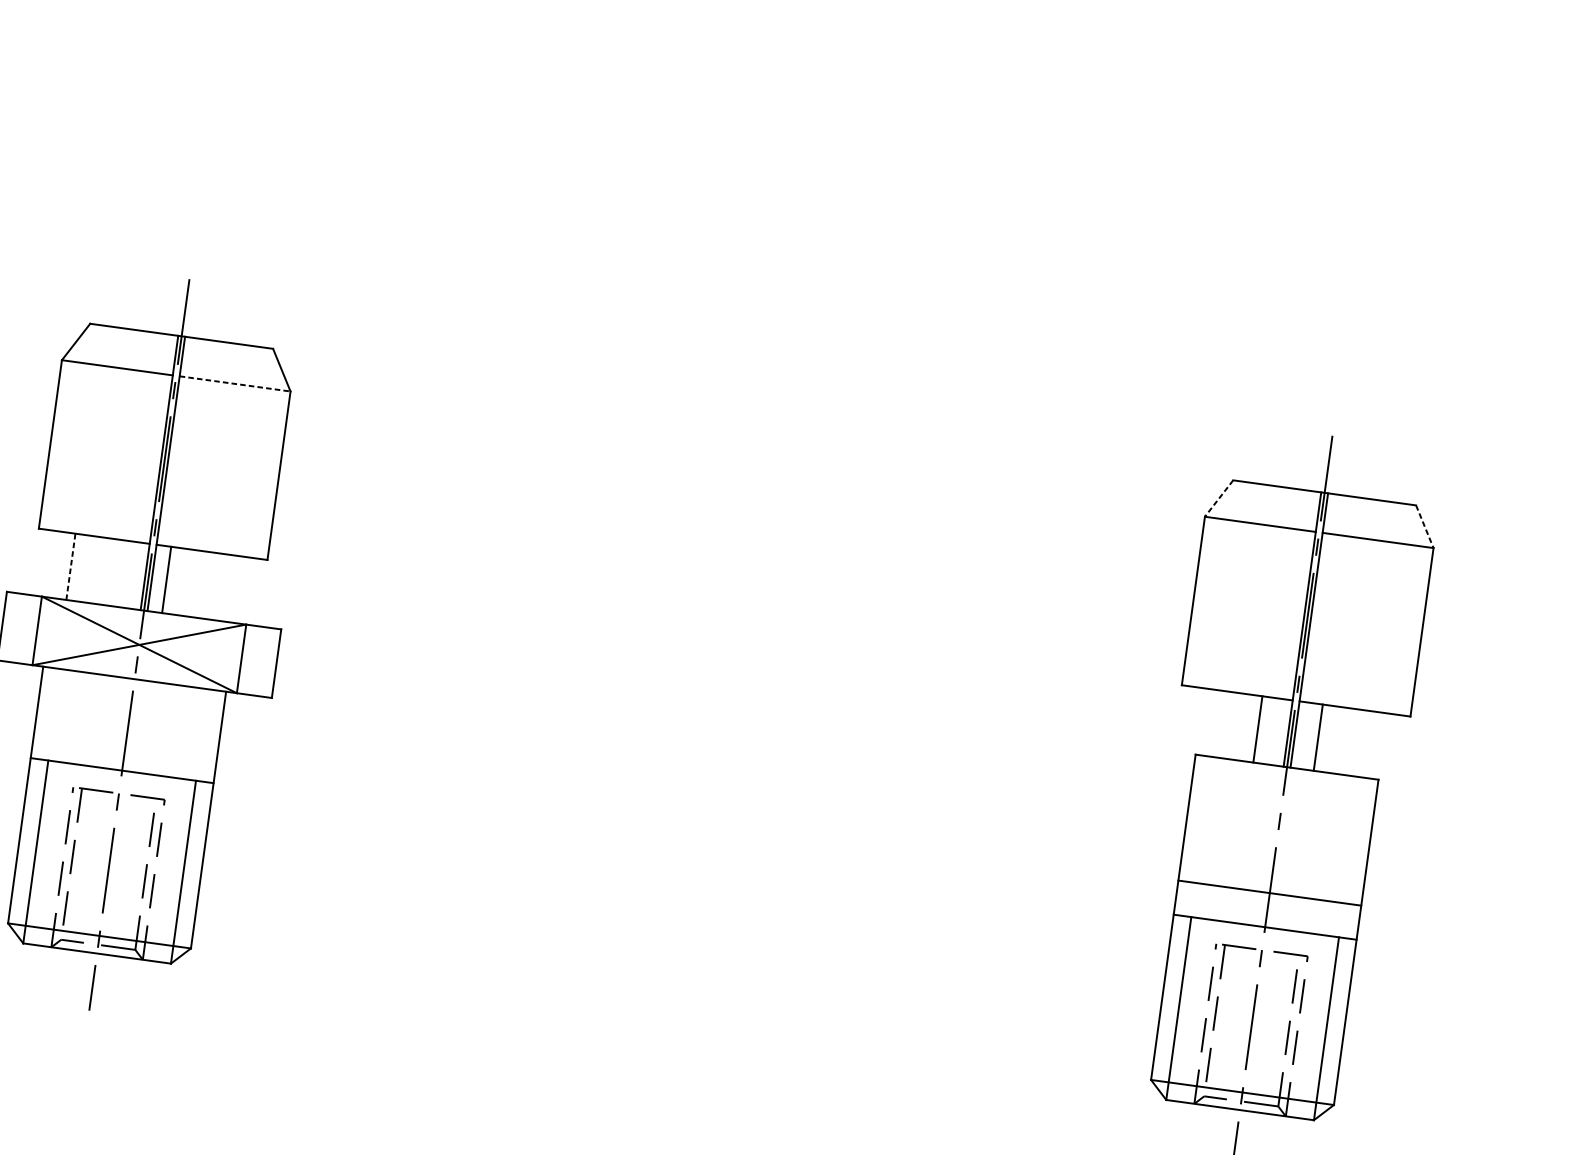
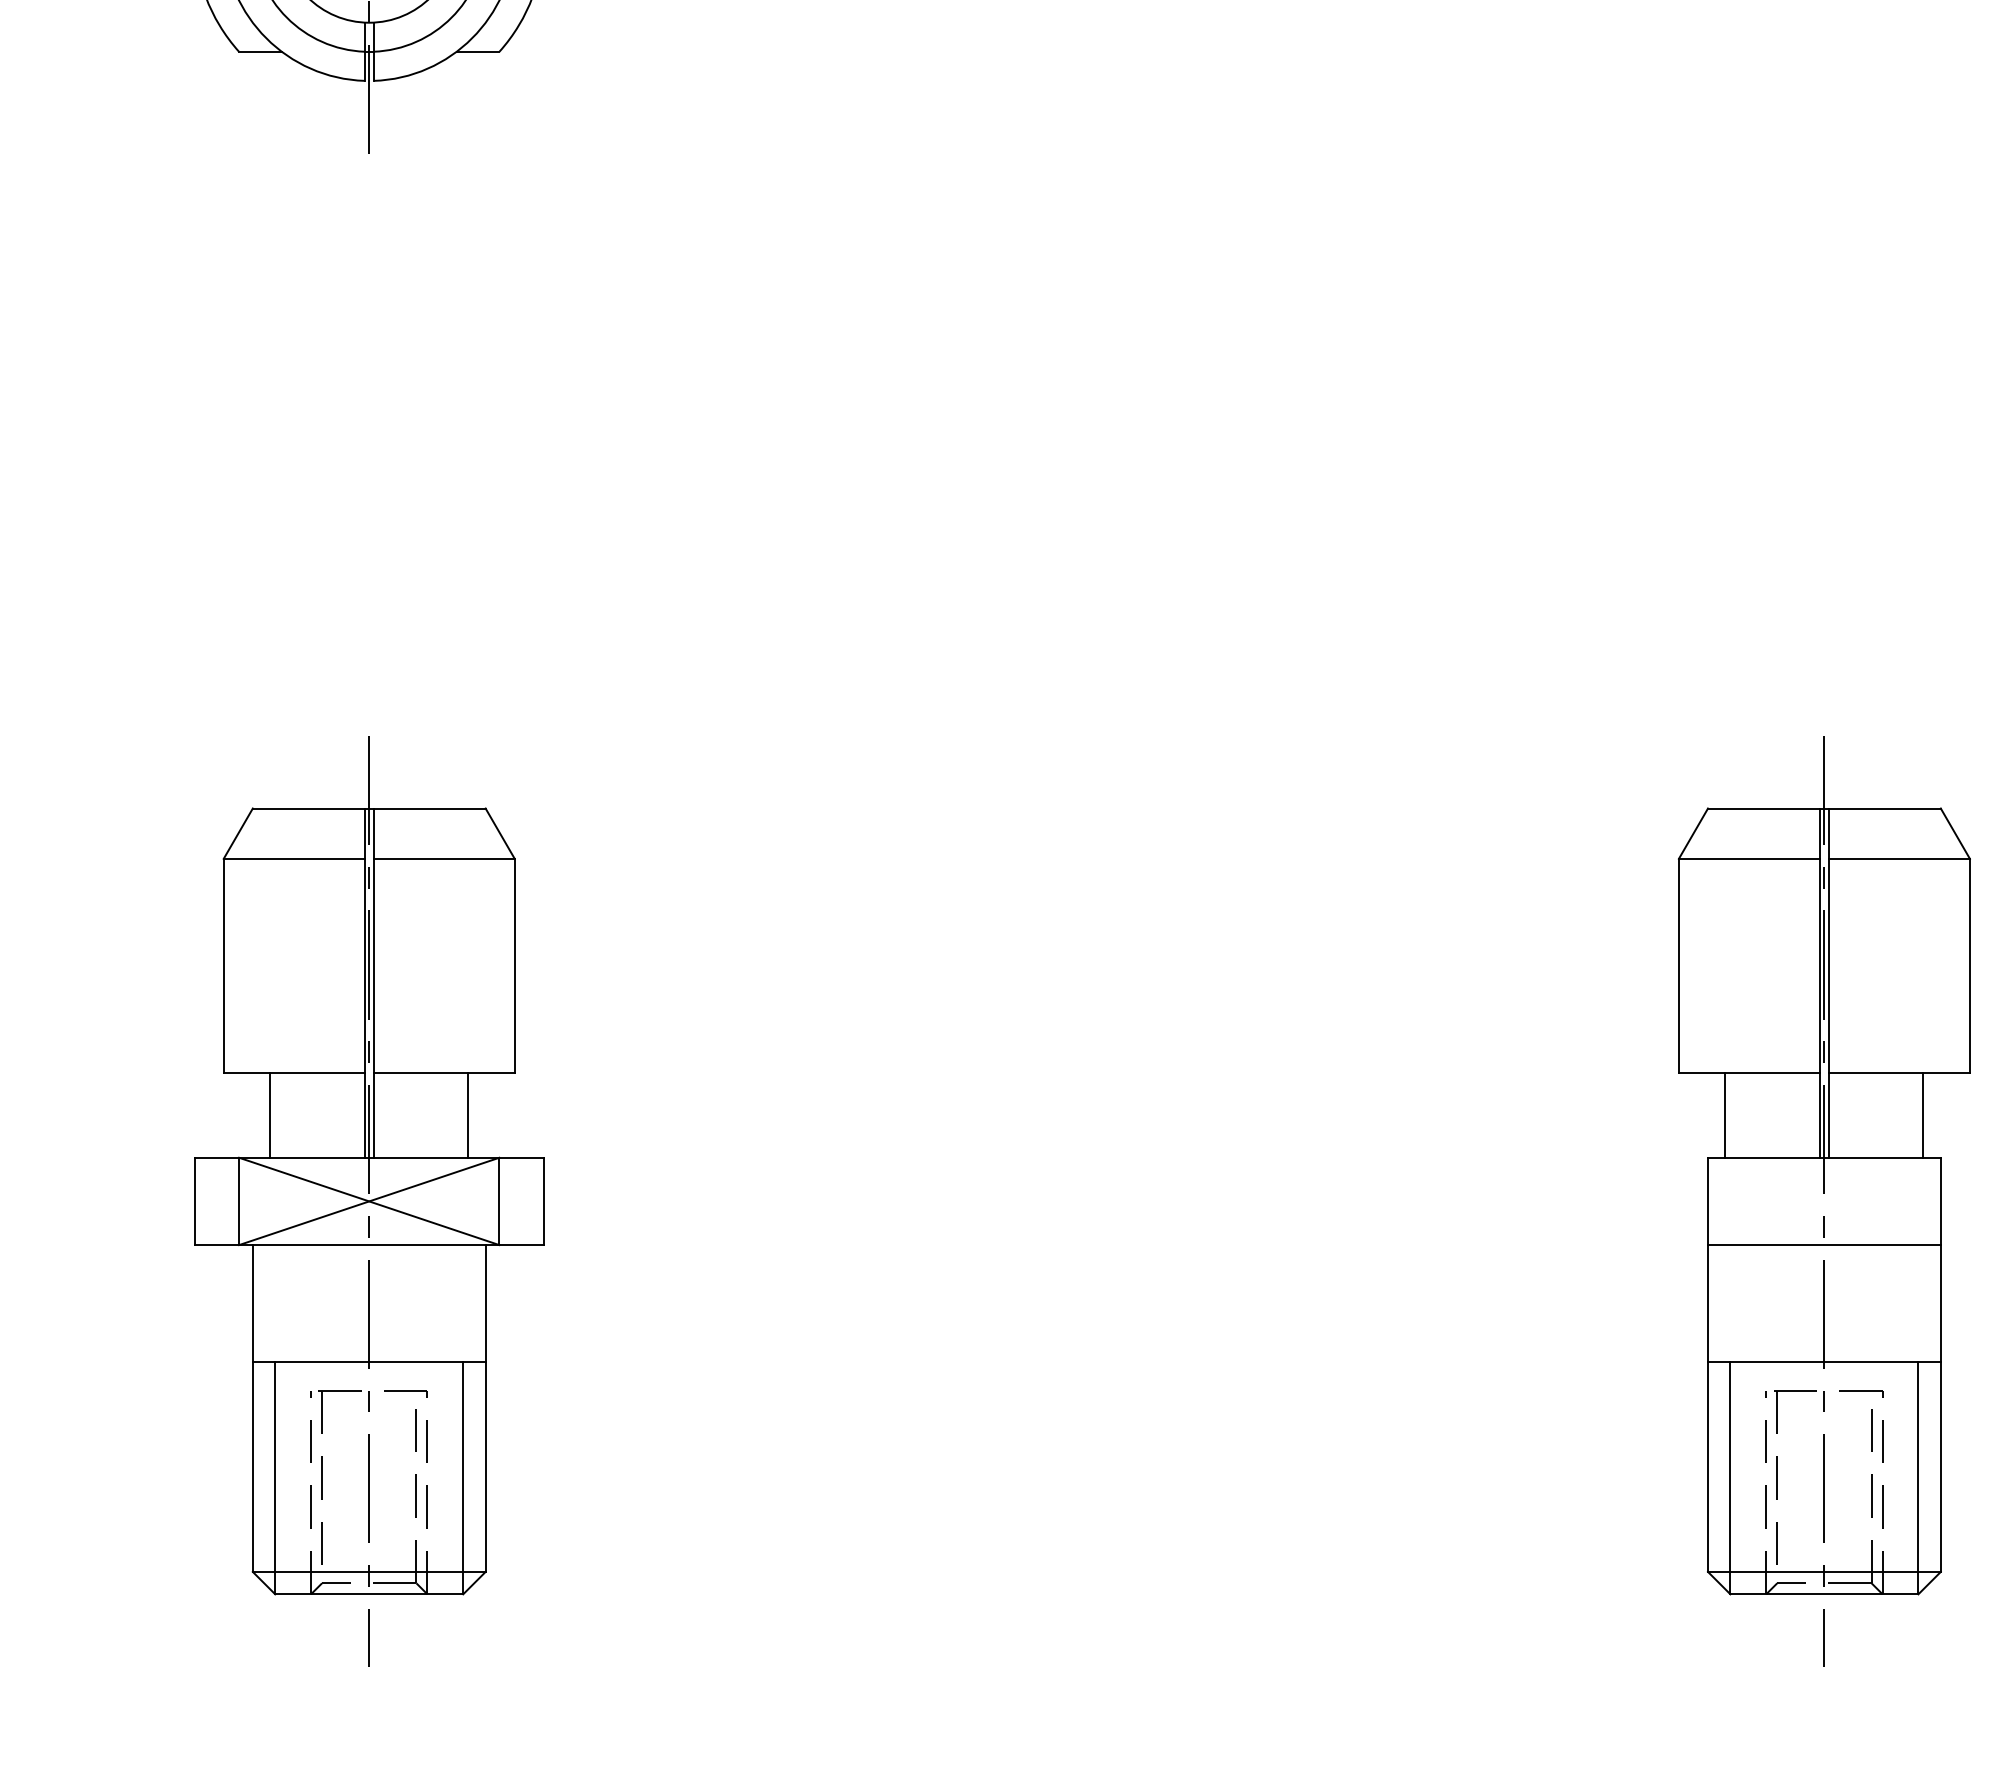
line: (235, 383) -> (444, 858), dashed -> solid
line: (1219, 499) -> (1693, 834), dashed -> solid
line: (1424, 527) -> (1955, 834), dashed -> solid
line: (71, 566) -> (270, 1115), dashed -> solid
line: (166, 579) -> (468, 1115), moved
line: (1257, 729) -> (1725, 1115), moved
line: (1318, 737) -> (1923, 1115), moved
line: (1269, 893) -> (1824, 1245), moved

